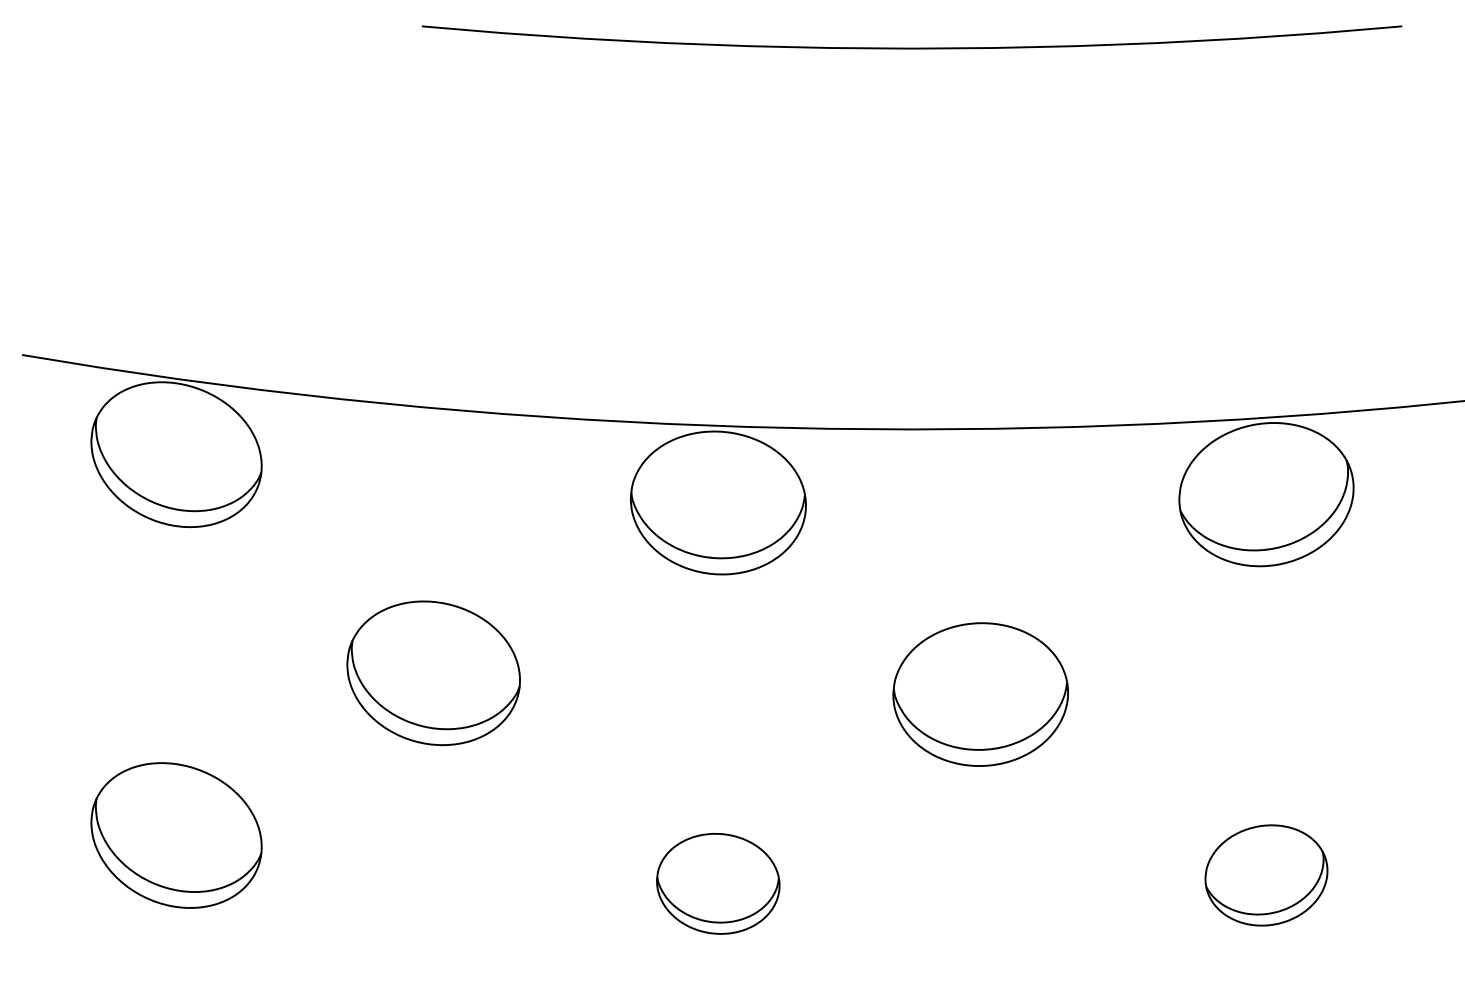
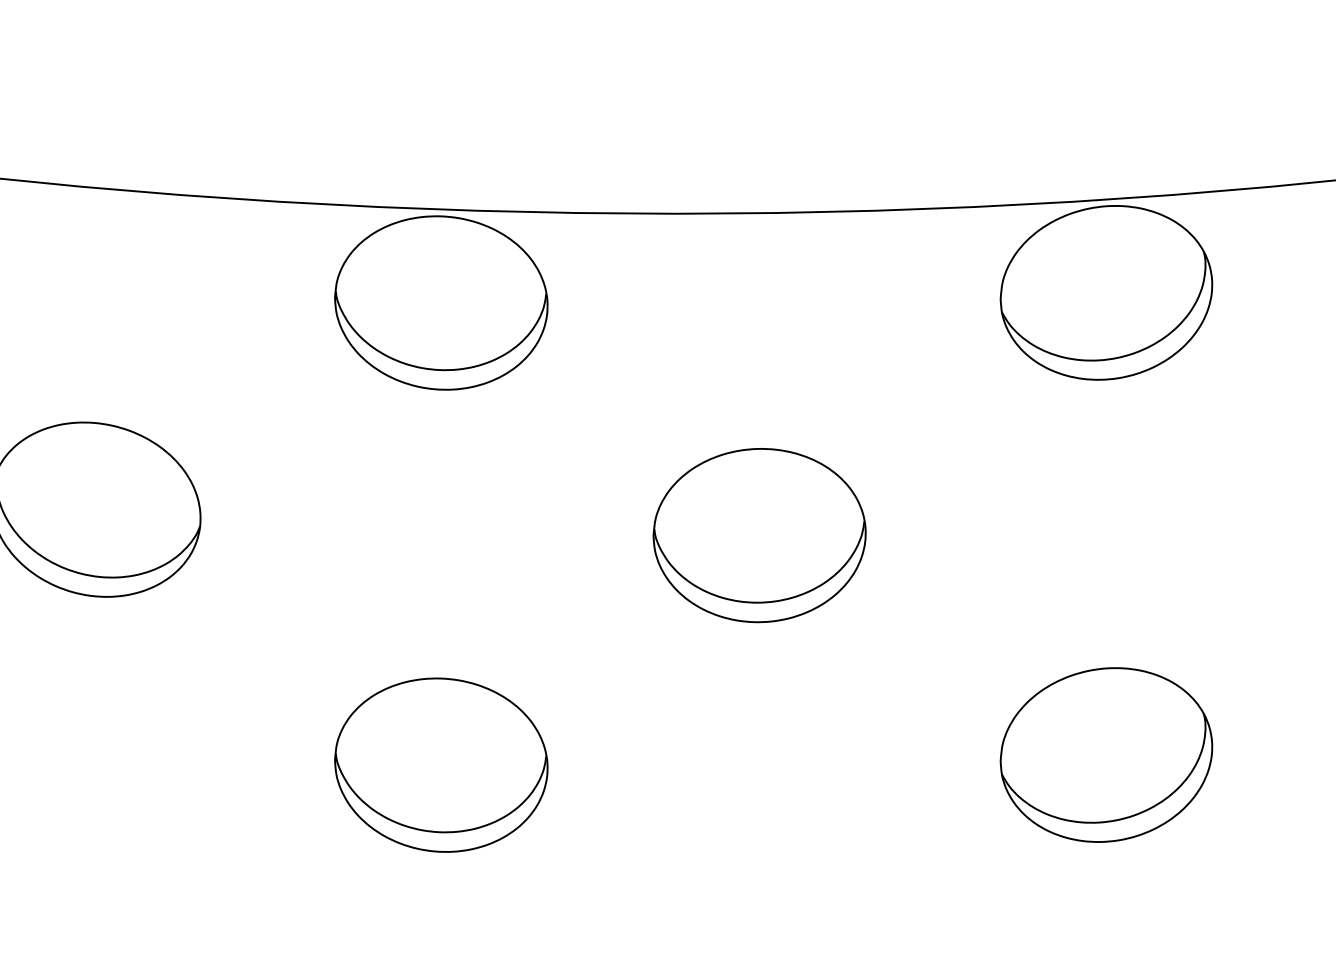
part: (1266, 875) -> (1106, 755), size x1.43
part: (717, 883) -> (440, 764), size x1.43

